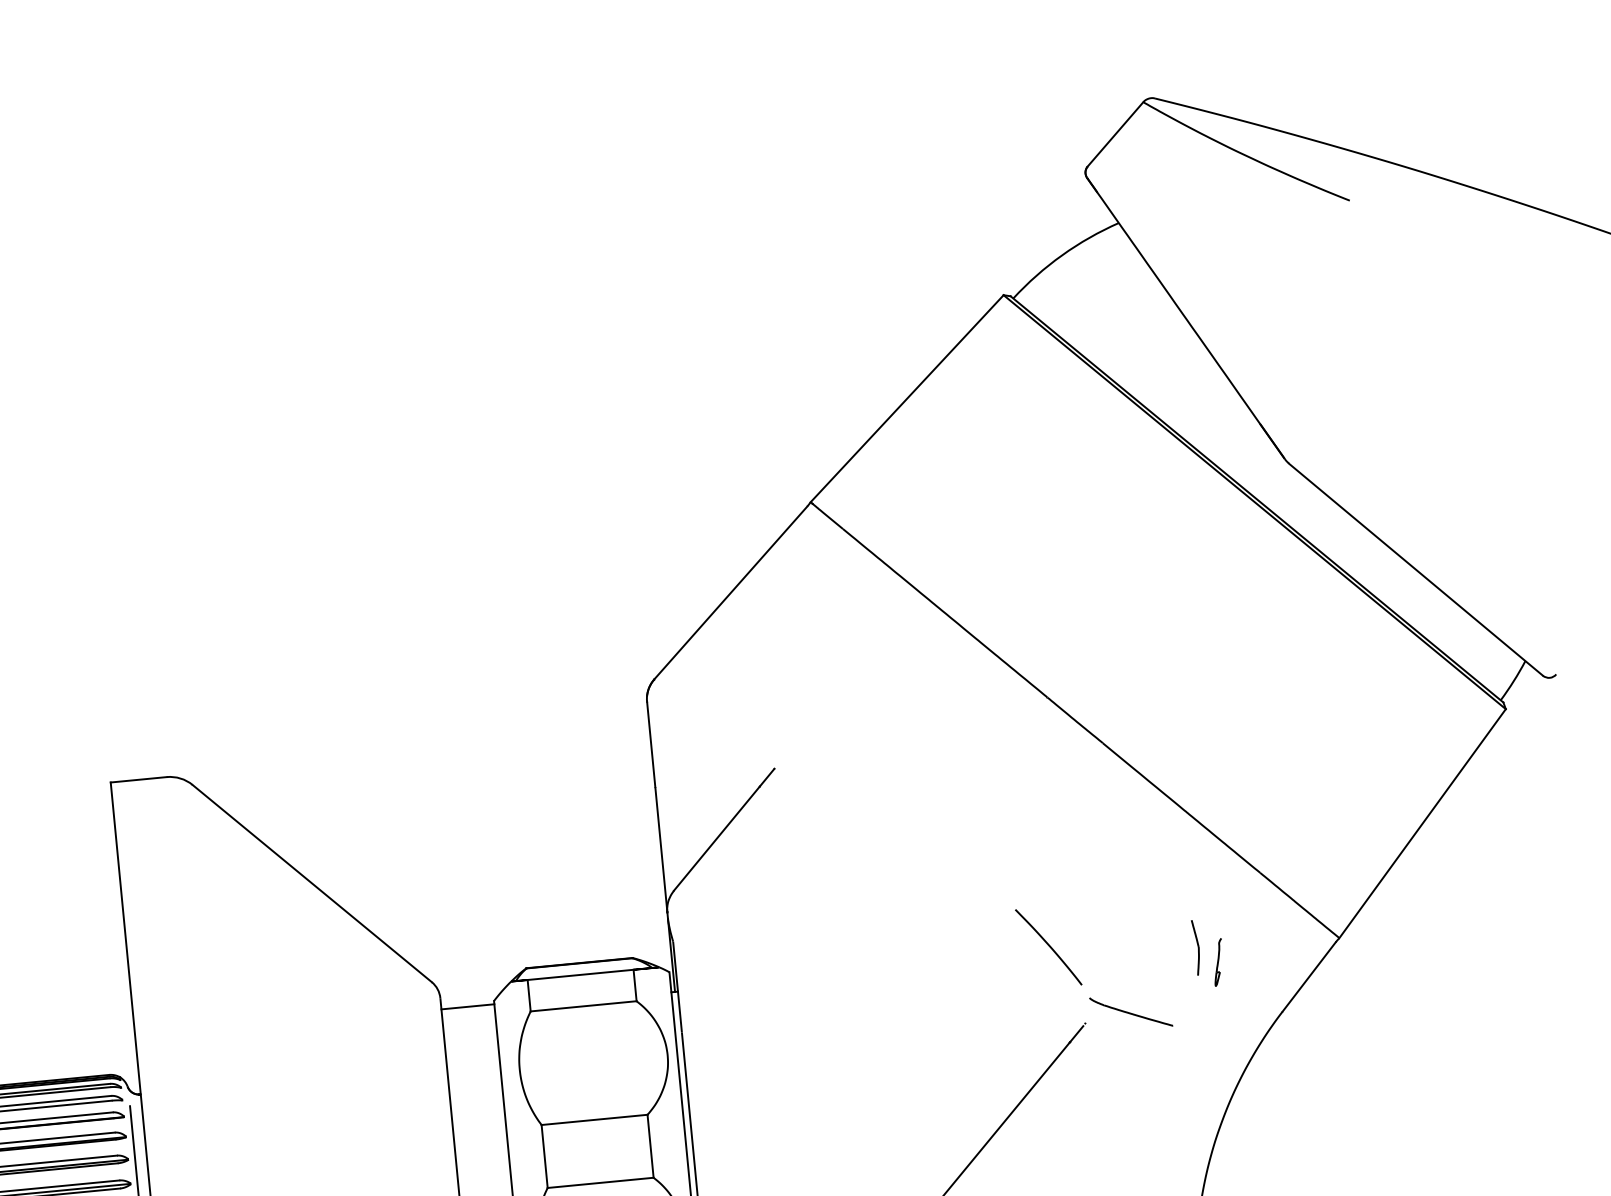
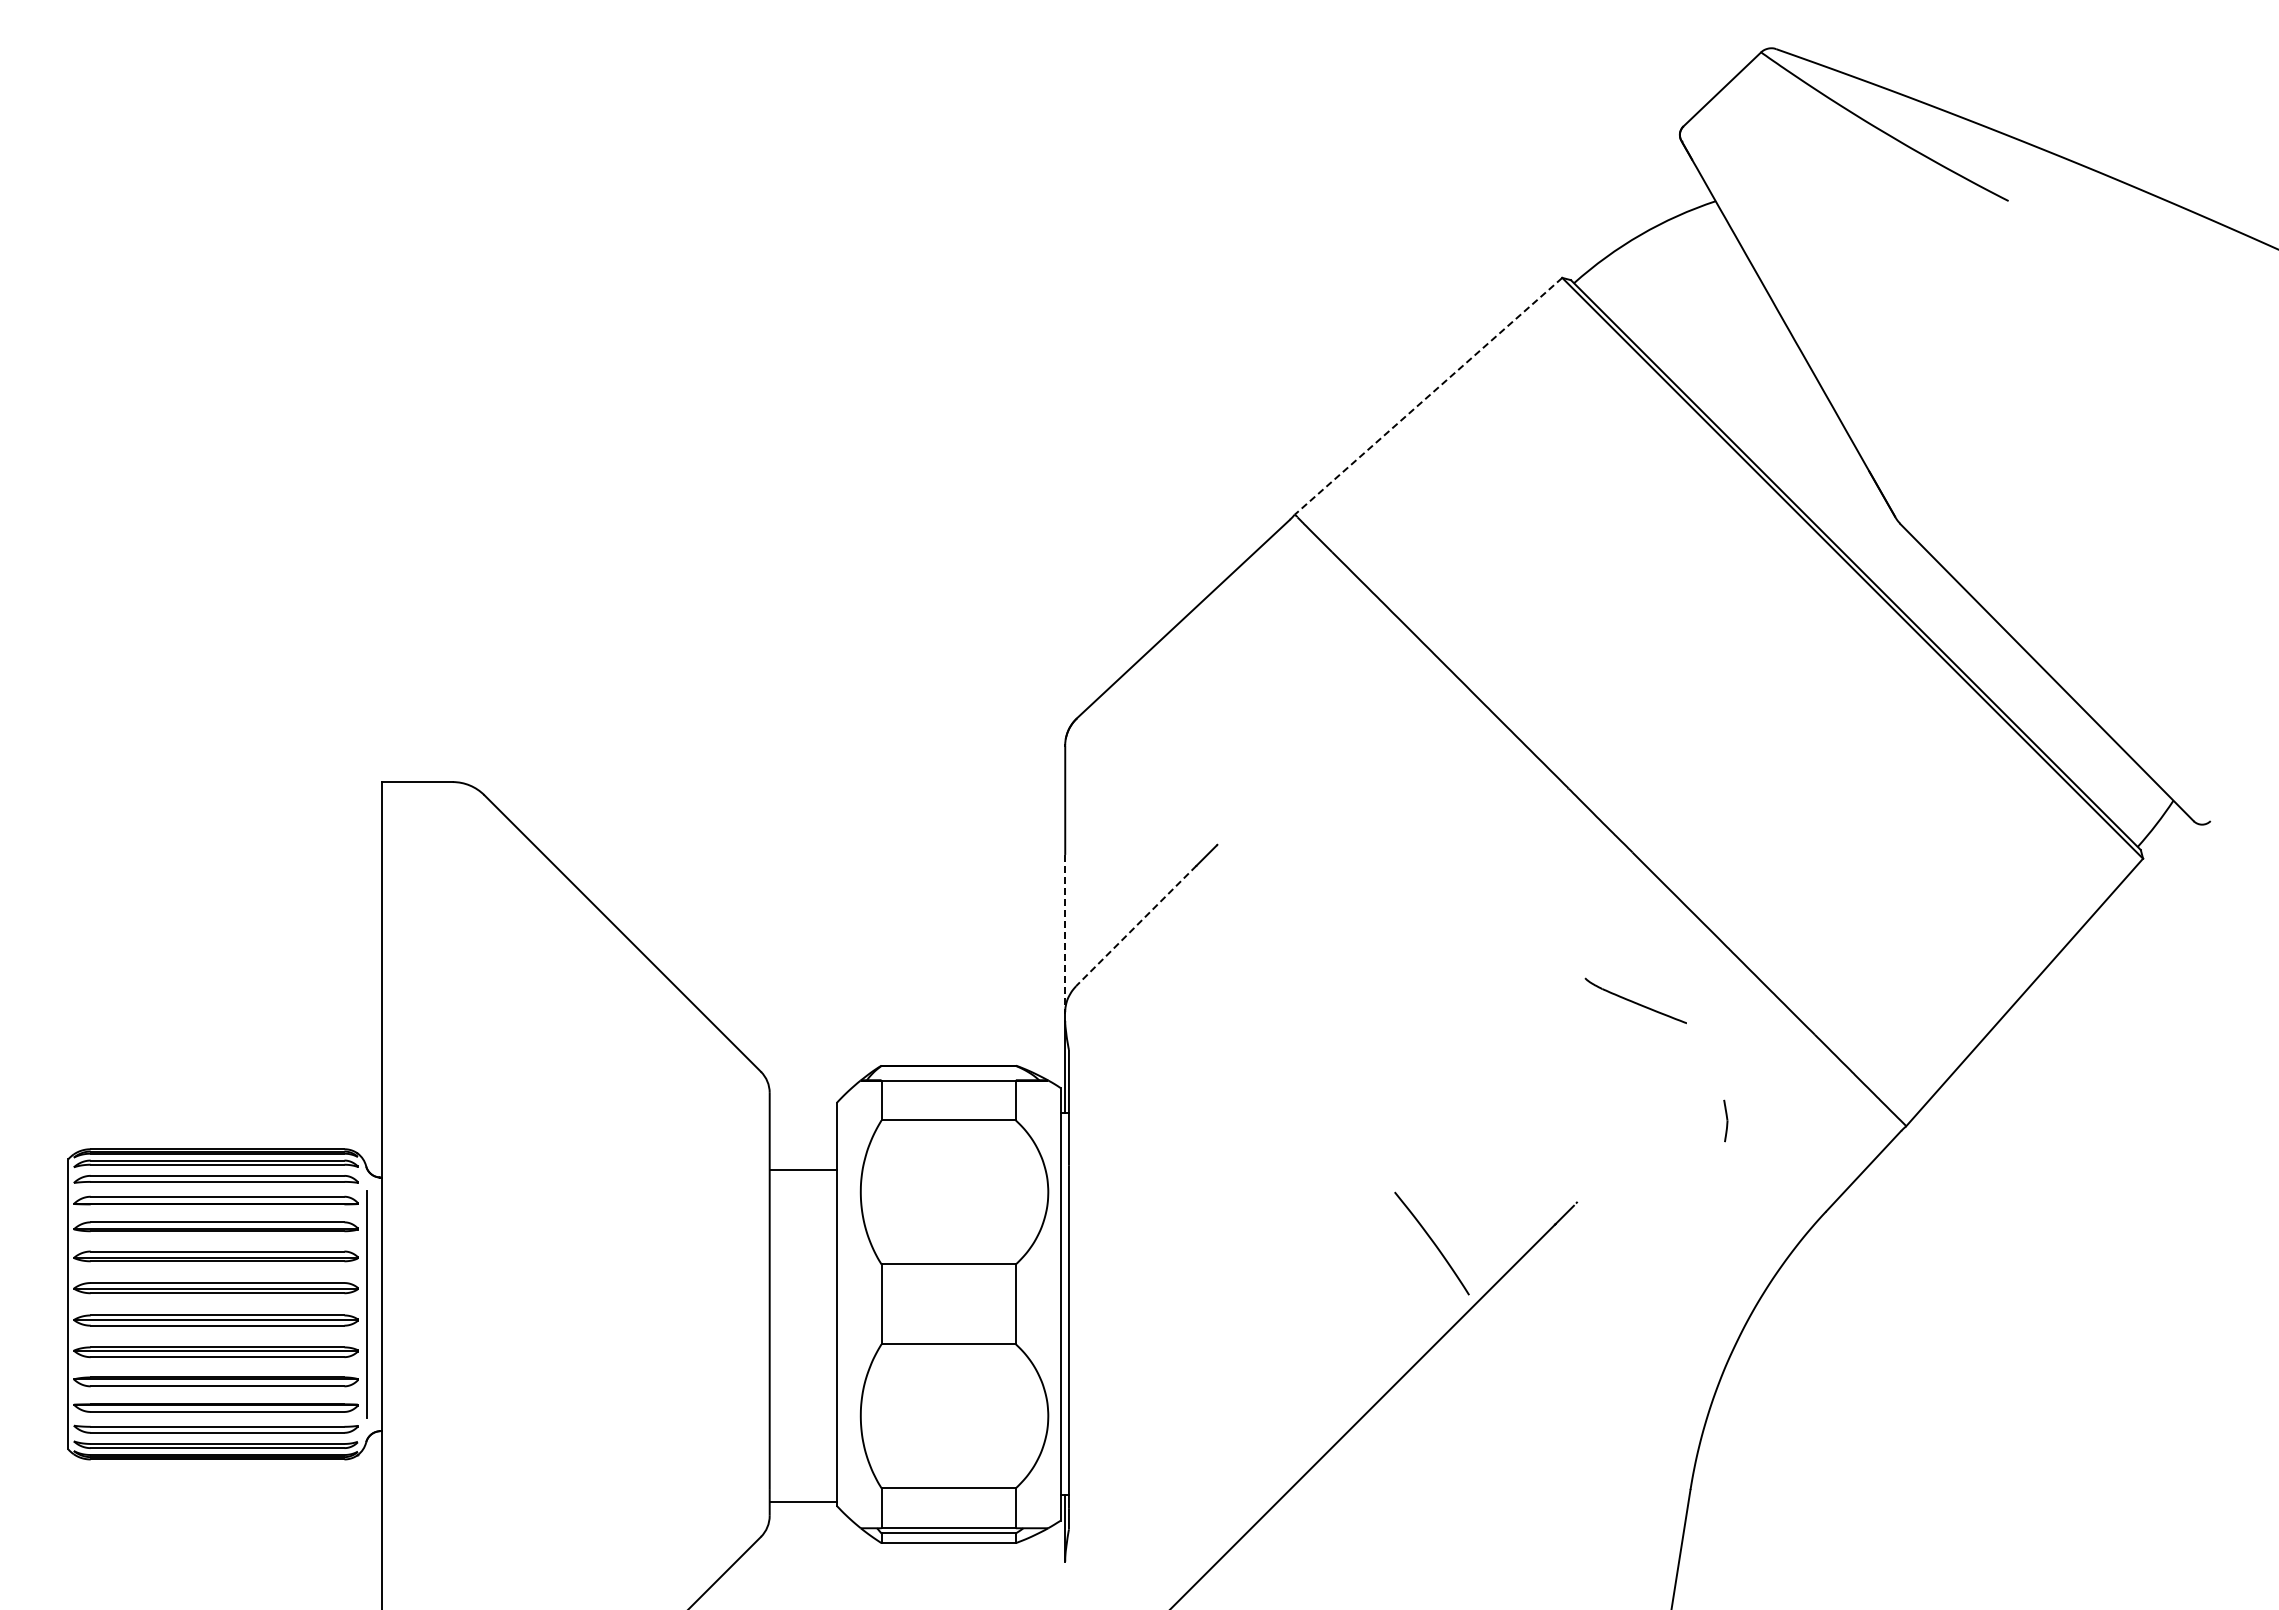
line: (907, 398) -> (1428, 396), solid -> dashed
line: (716, 839) -> (1135, 926), solid -> dashed
line: (661, 850) -> (1065, 933), solid -> dashed
curve: (1048, 946) -> (1432, 1242), moved
part: (1196, 947) -> (1725, 1120), size x0.6
part: (1218, 961) -> (1751, 1141), removed
line: (467, 1007) -> (802, 1170), moved
part: (1130, 1011) -> (1635, 1000), moved

